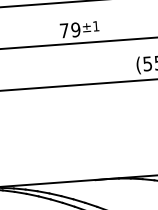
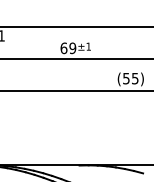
text: (63, 31) -> (63, 48), 79 -> 69

